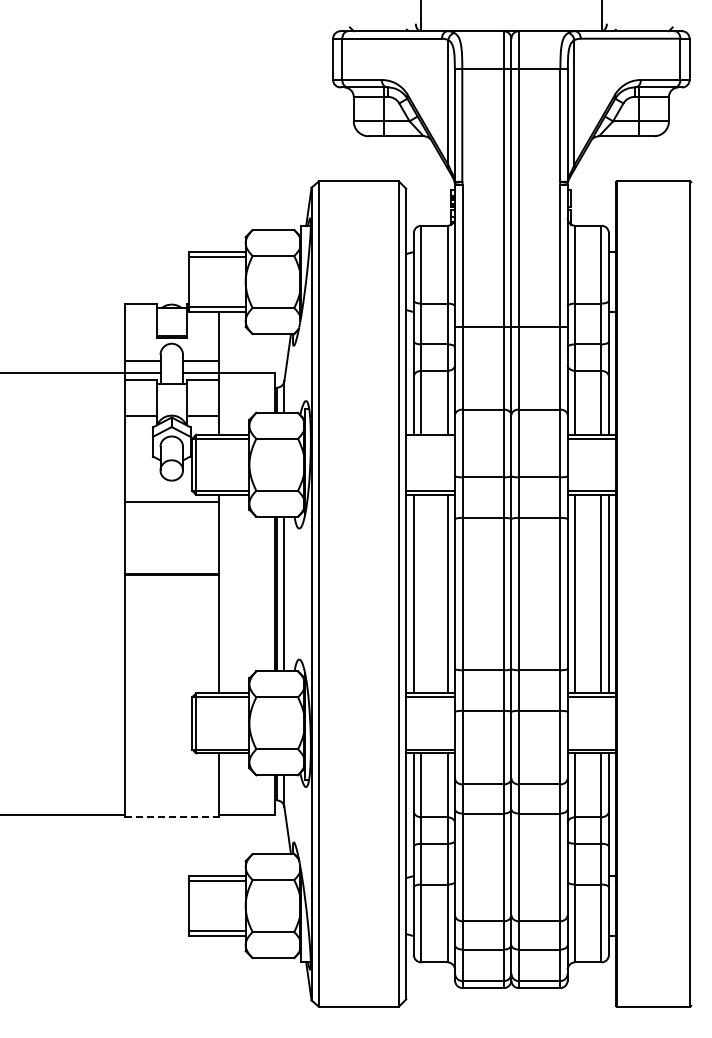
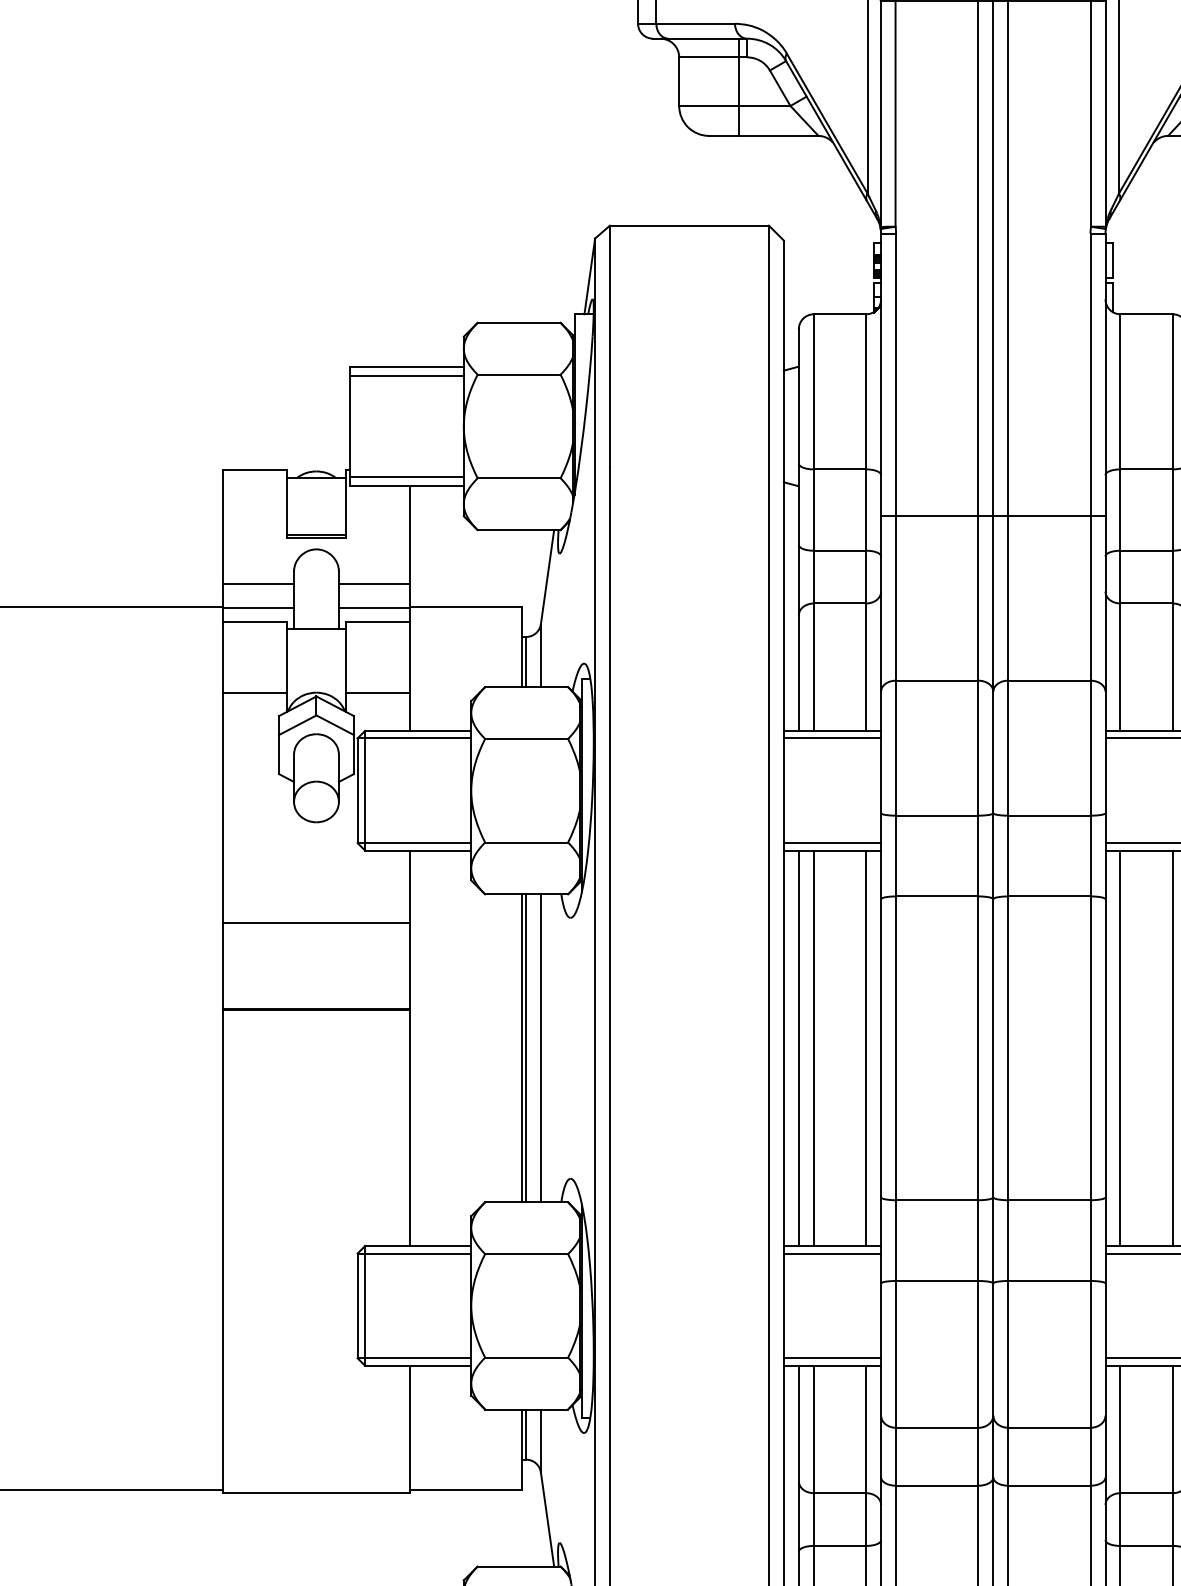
line: (430, 438) -> (832, 738), added
line: (171, 502) -> (315, 923), moved
line: (421, 593) -> (814, 1047), added
line: (171, 817) -> (315, 1493), dashed -> solid

